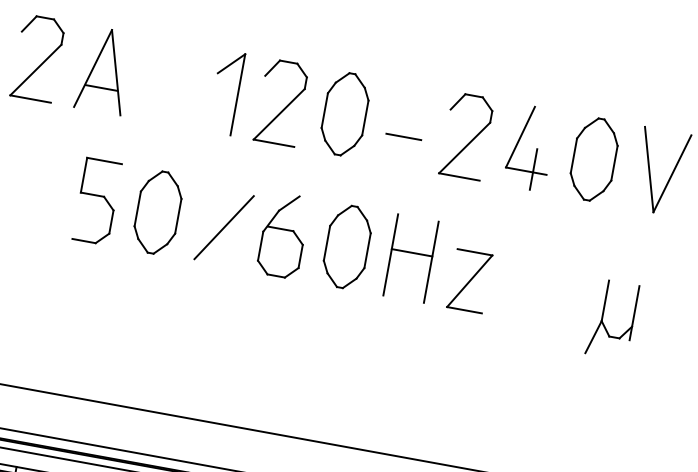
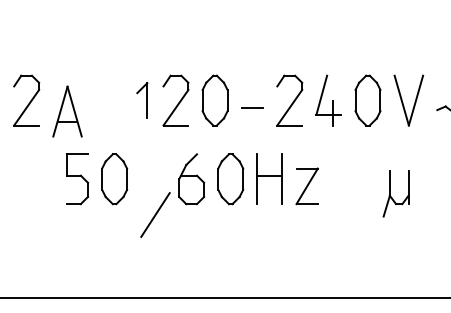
part: (104, 70) -> (67, 111), moved
part: (226, 92) -> (142, 100), size x0.7
line: (224, 226) -> (155, 214), moved

